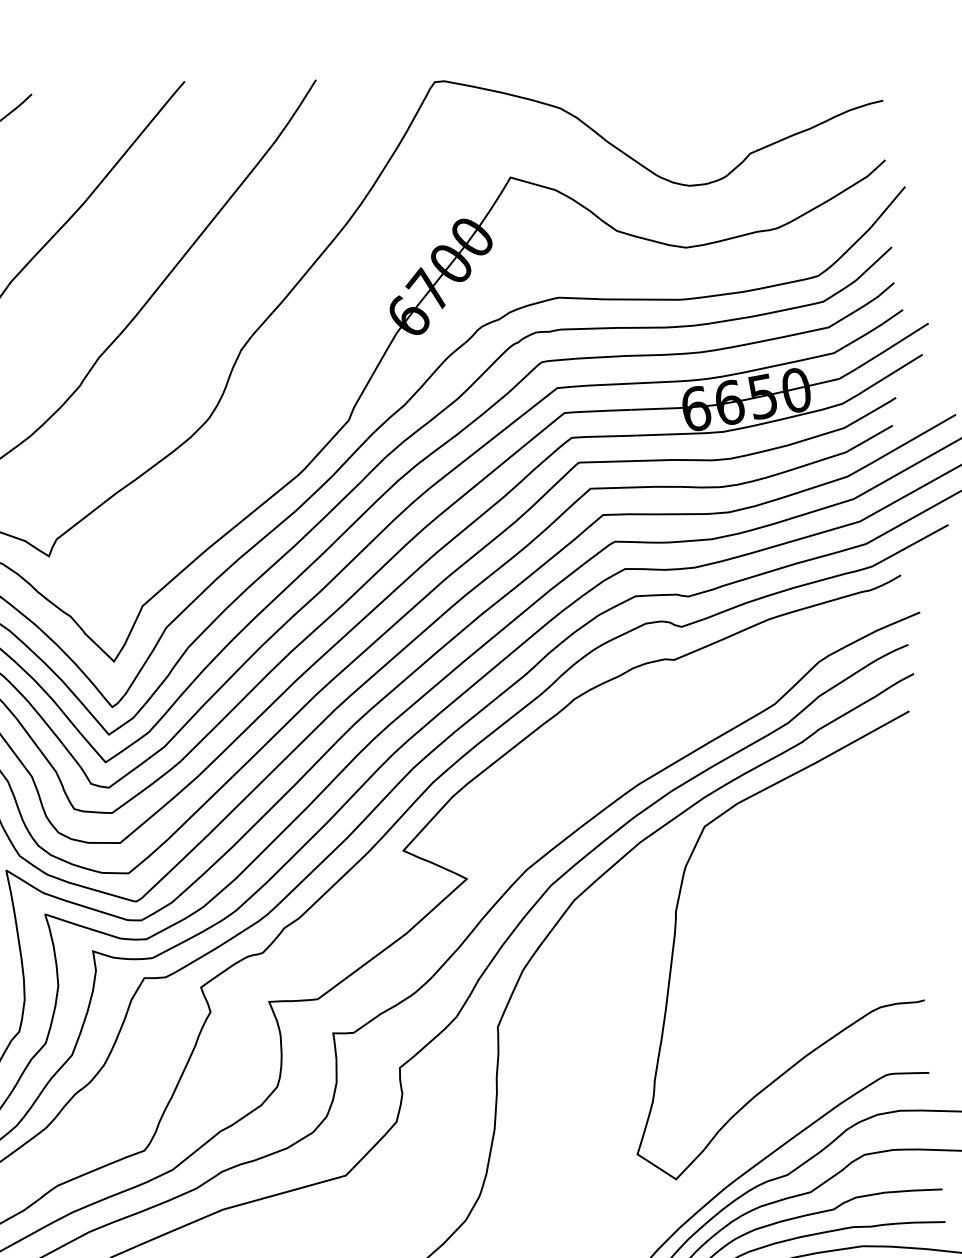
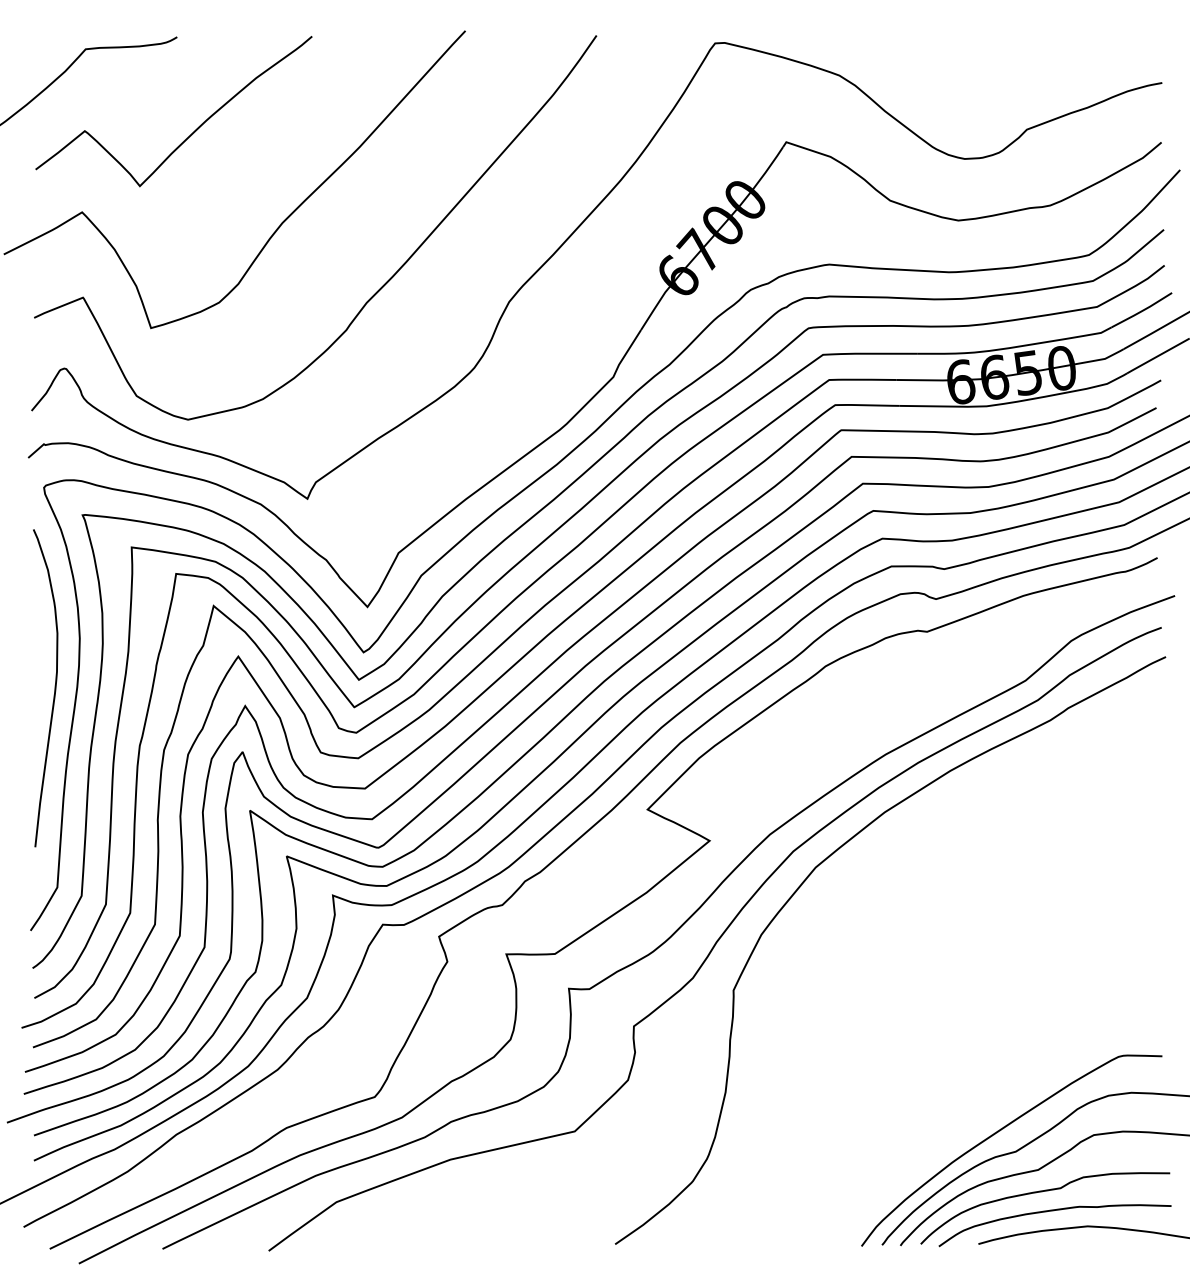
curve: (675, 937) -> (915, 909), removed

